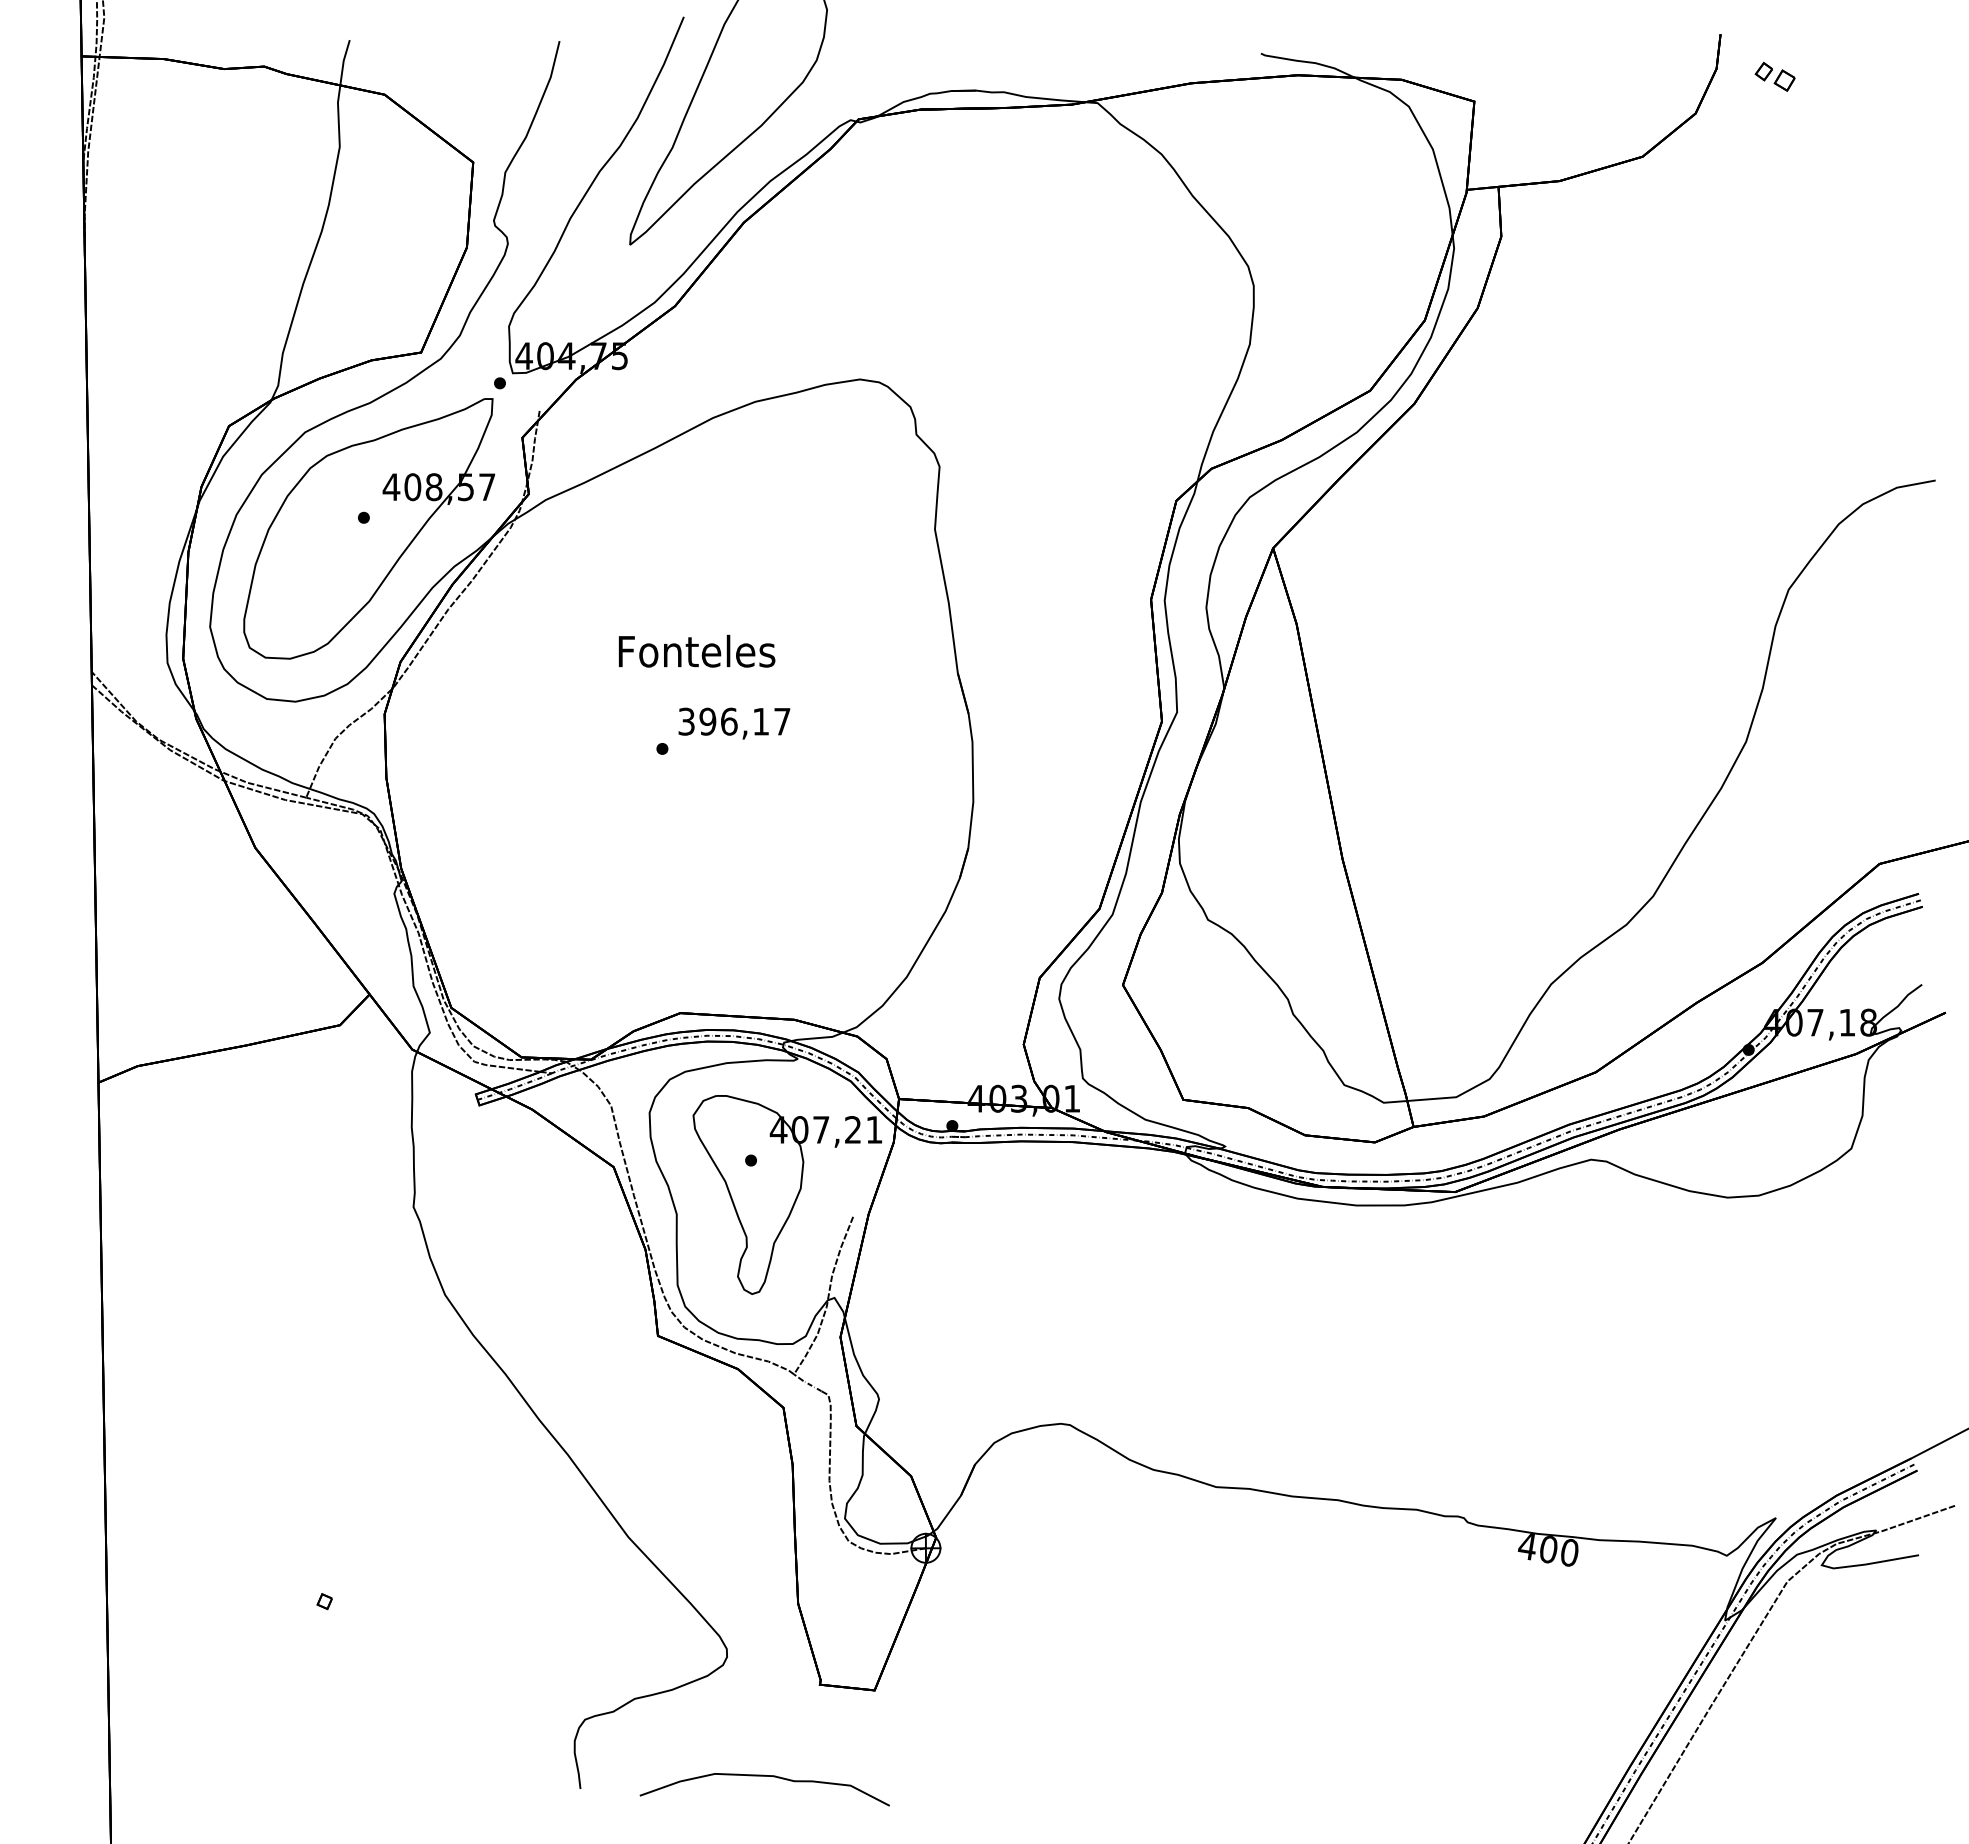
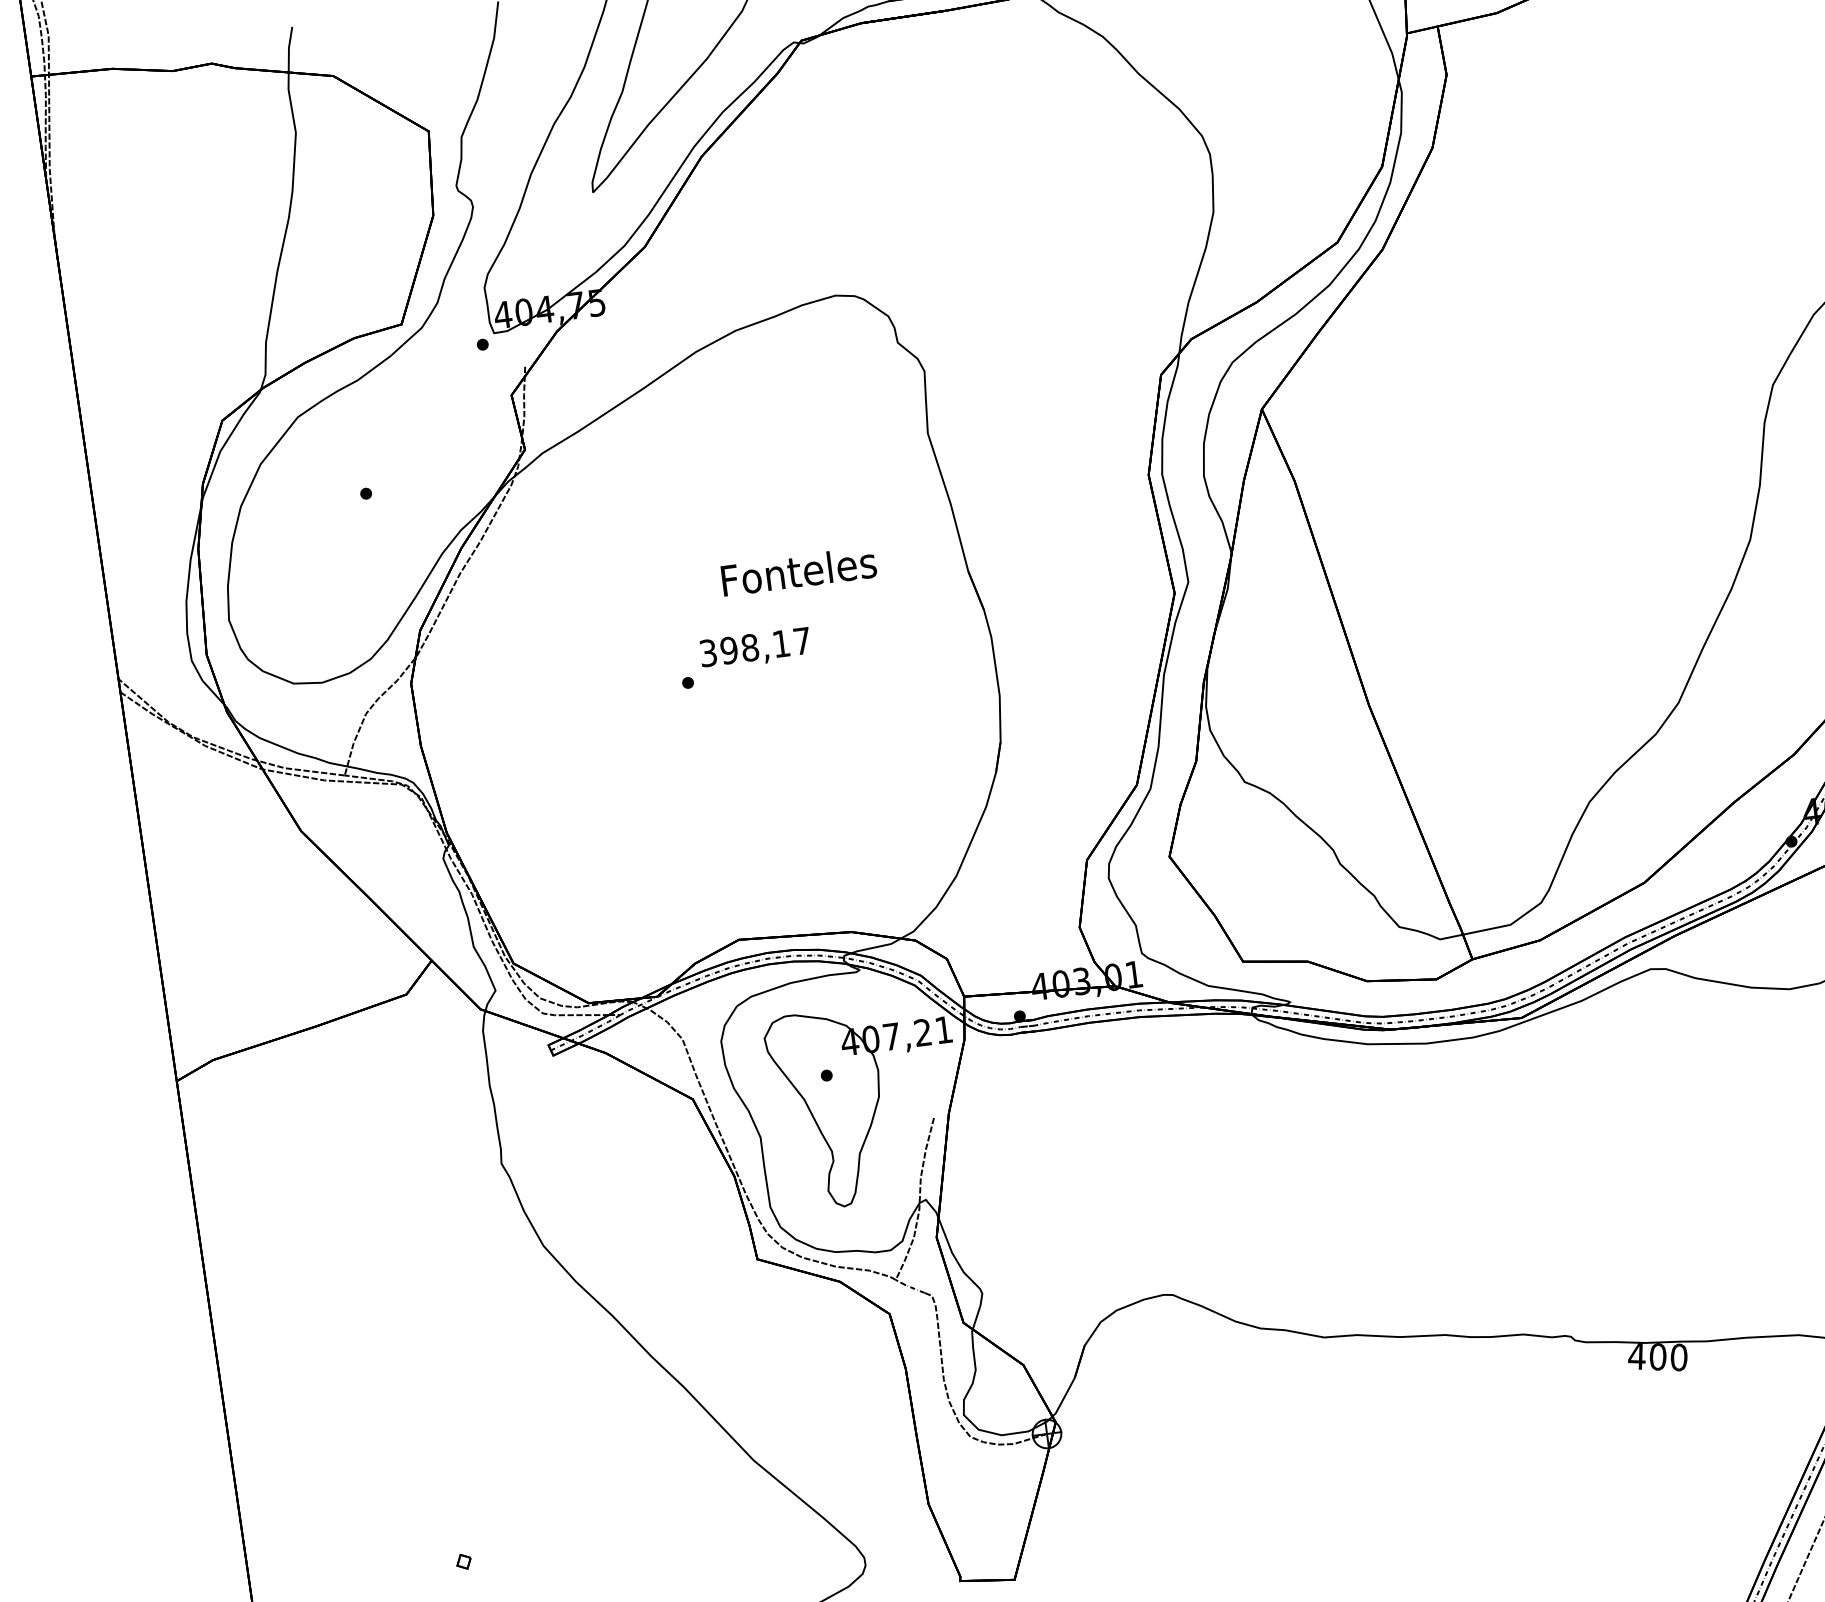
part: (369, 528) -> (373, 503), removed
text: (697, 650) -> (799, 570), moved
text: (729, 721) -> (750, 647), 396,17 -> 398,17

